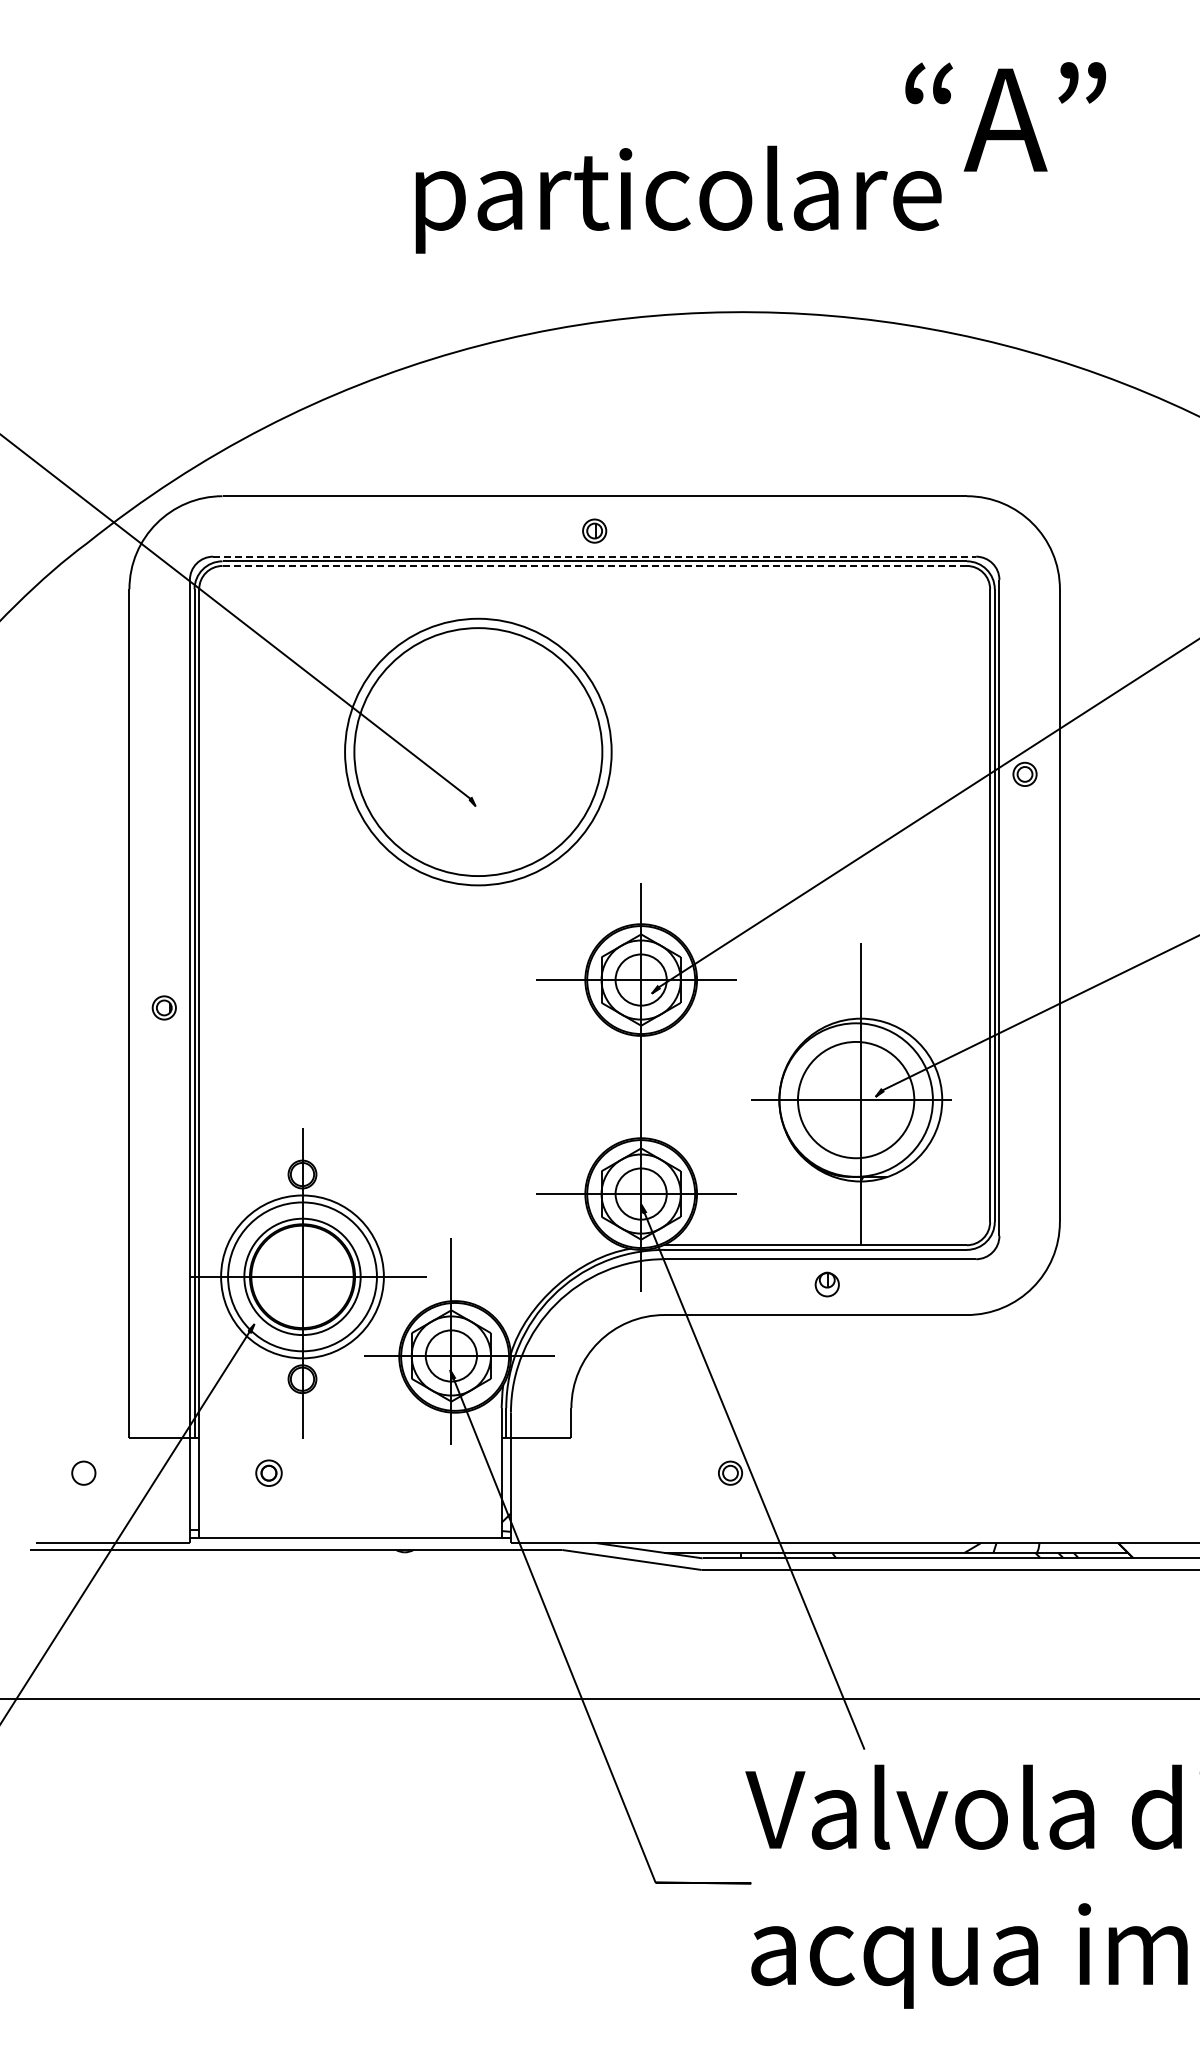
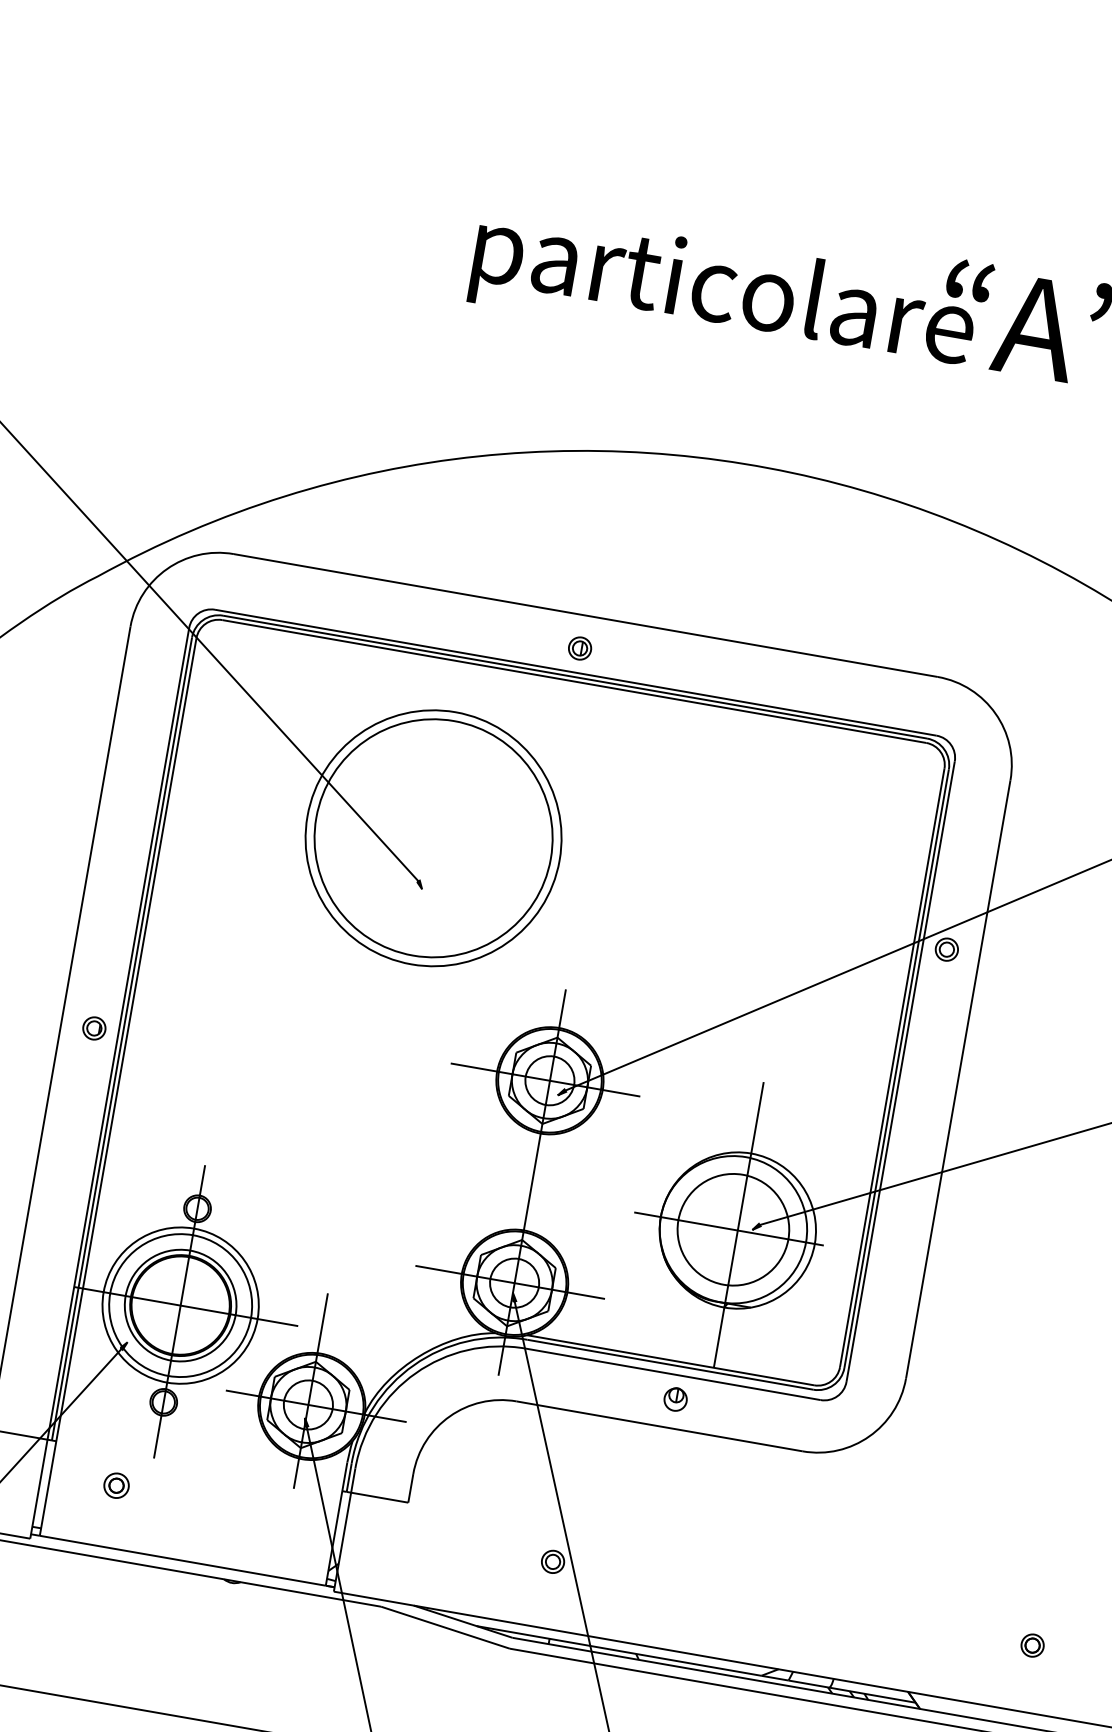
text: (678, 199) -> (723, 293), moved
line: (594, 556) -> (575, 672), dashed -> solid
line: (595, 565) -> (575, 681), dashed -> solid

